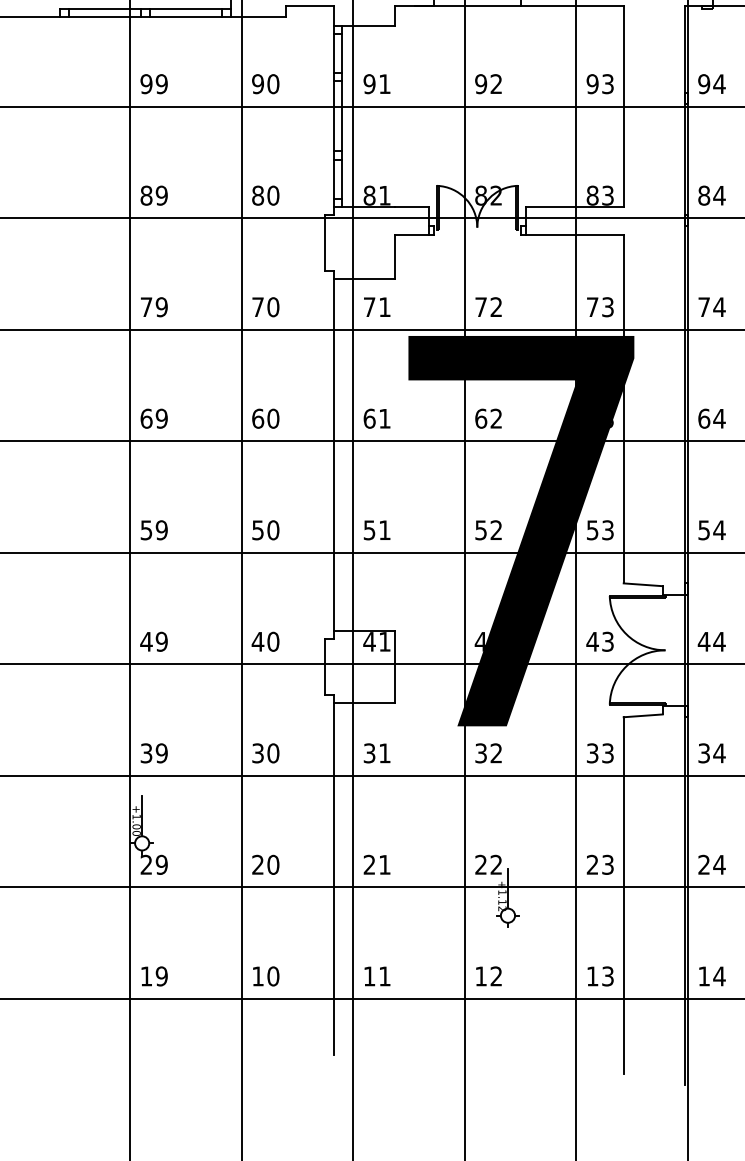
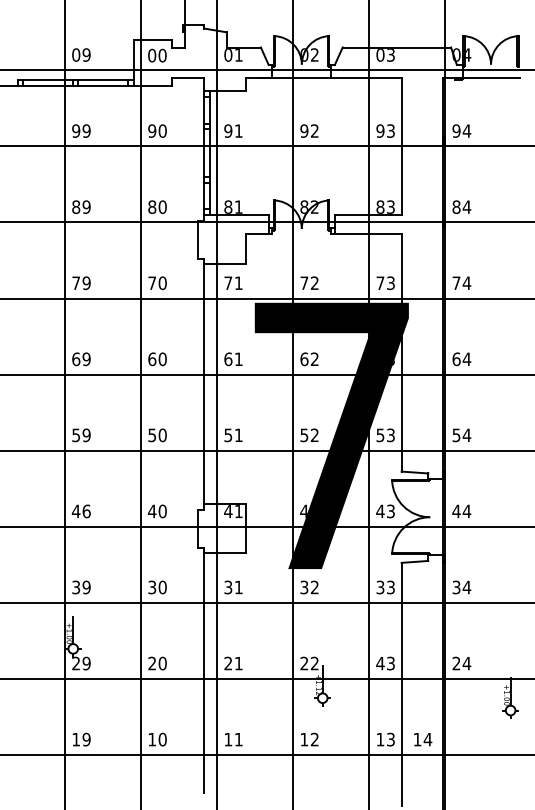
text: (161, 641) -> (86, 511), 49 -> 46
text: (592, 864) -> (380, 663), 23 -> 43
text: (712, 976) -> (423, 739), moved

